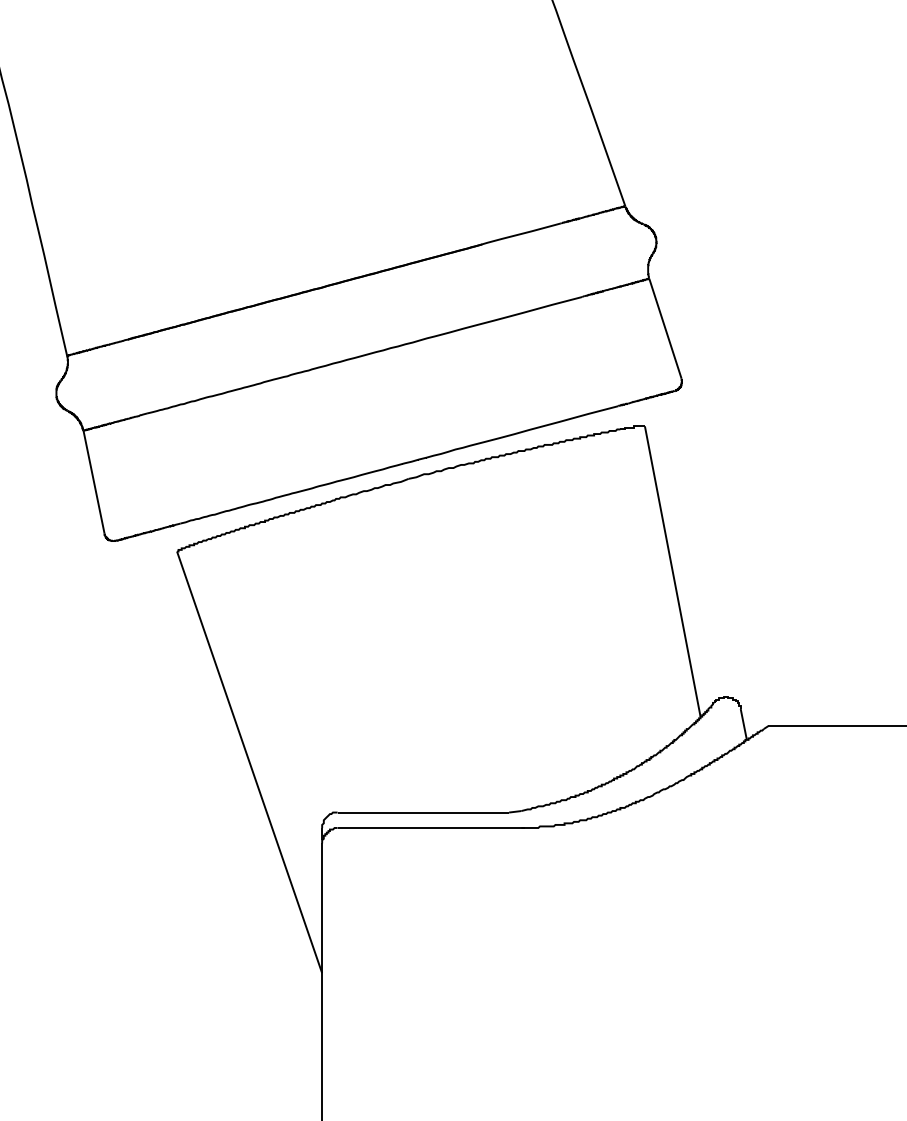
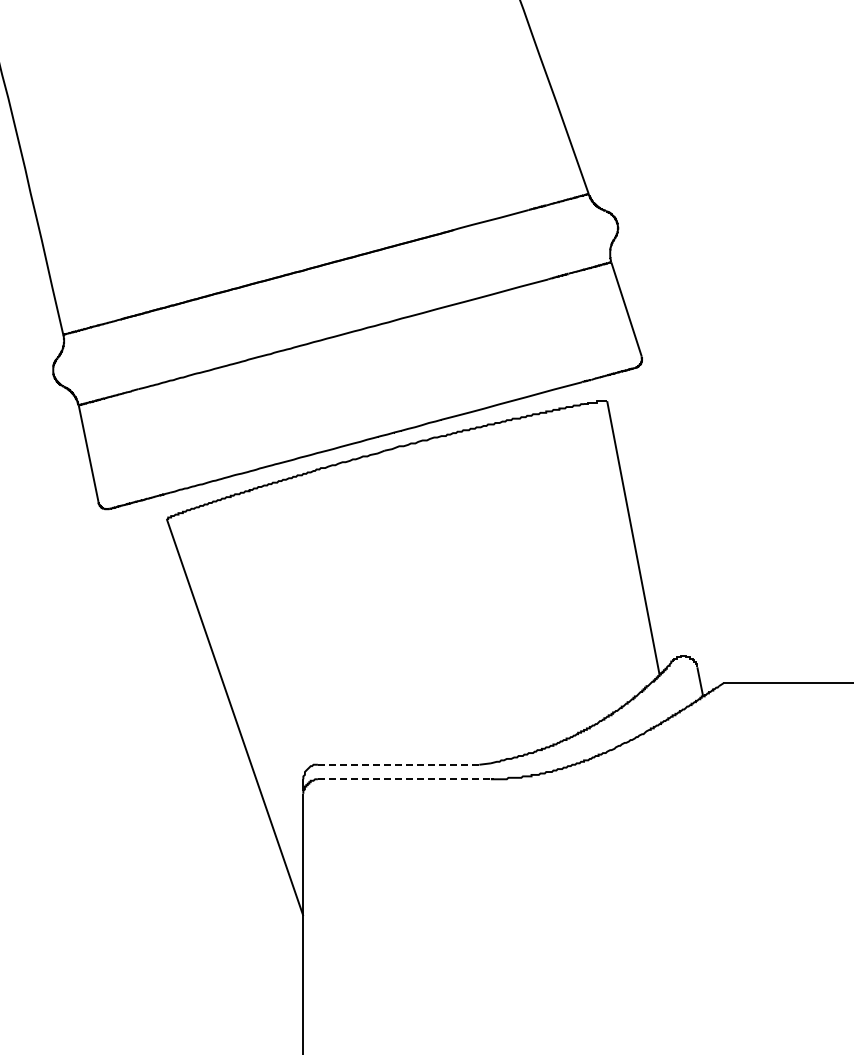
line: (421, 812) -> (396, 764), solid -> dashed
line: (429, 828) -> (404, 779), solid -> dashed

